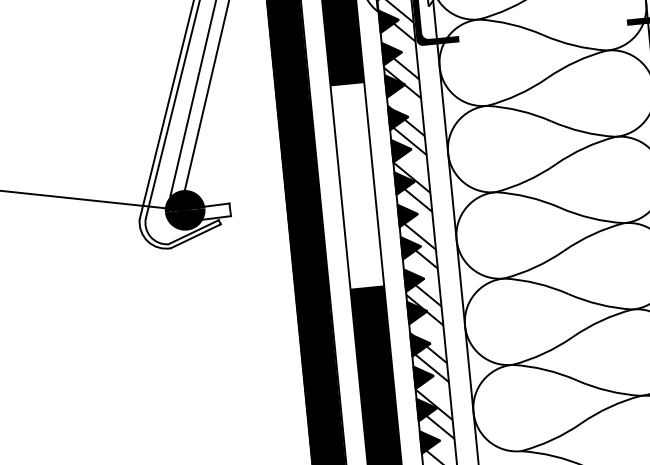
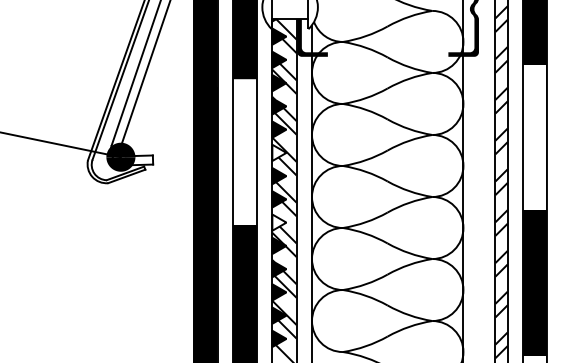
fill: (405, 182) -> (279, 152), removed
fill: (414, 279) -> (279, 222), removed

